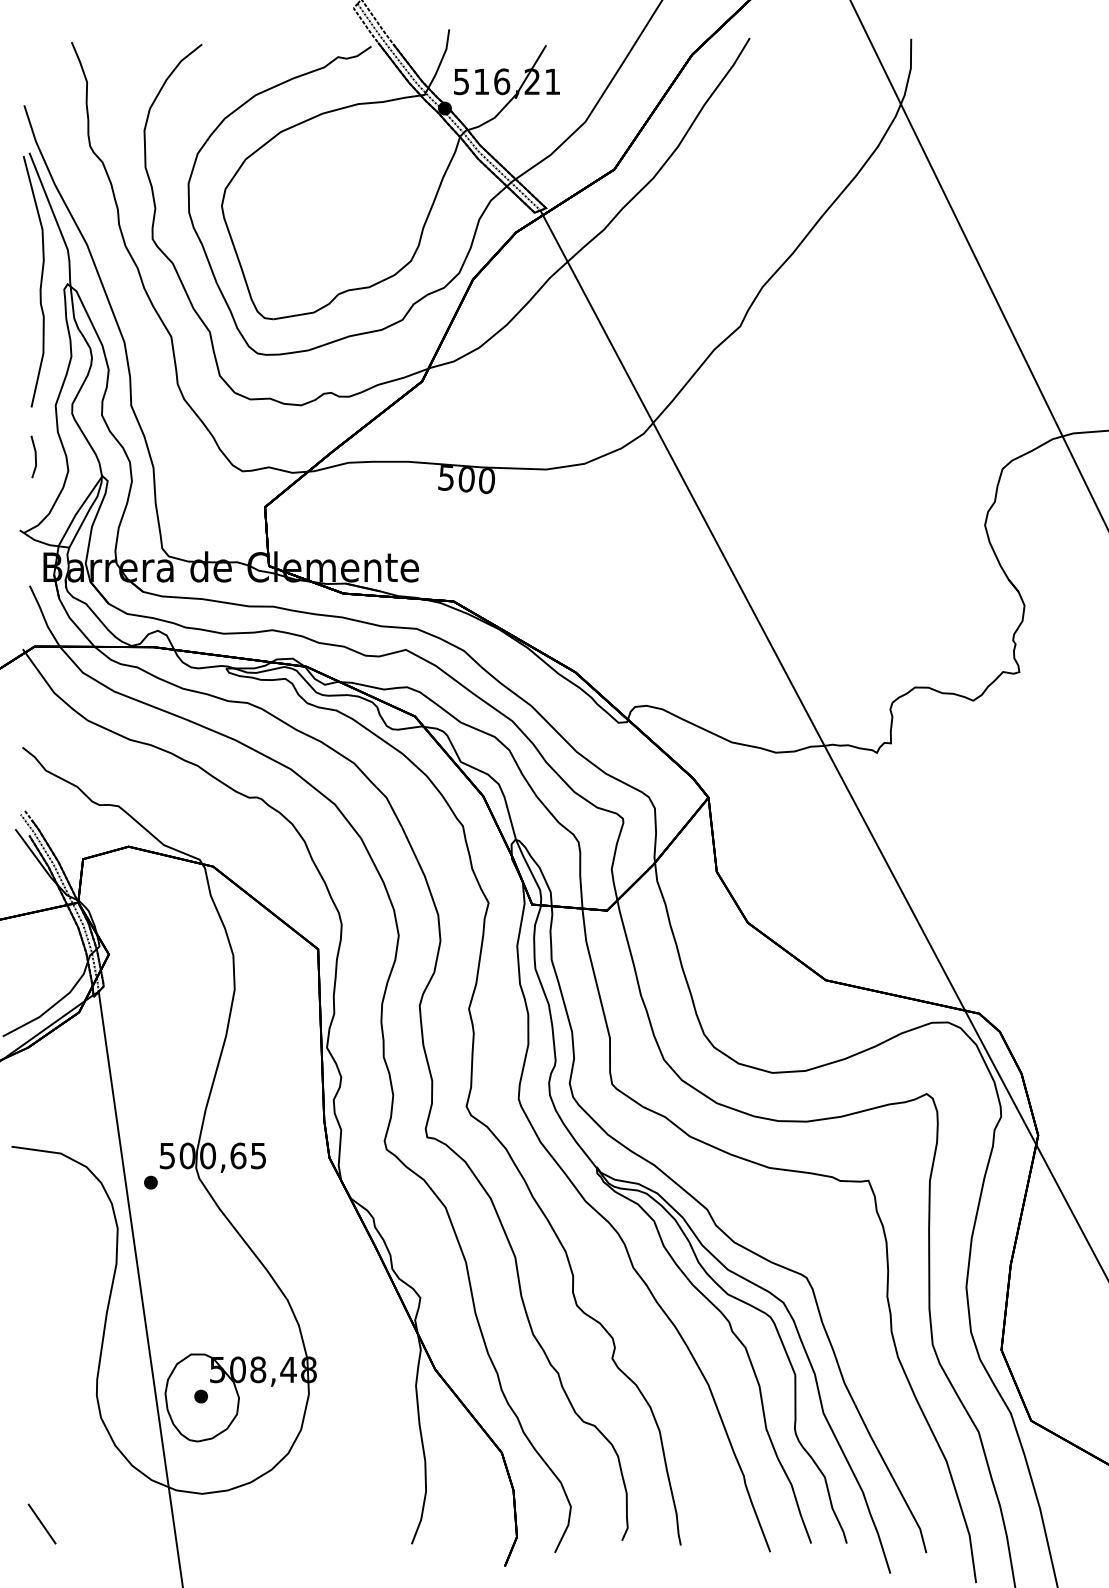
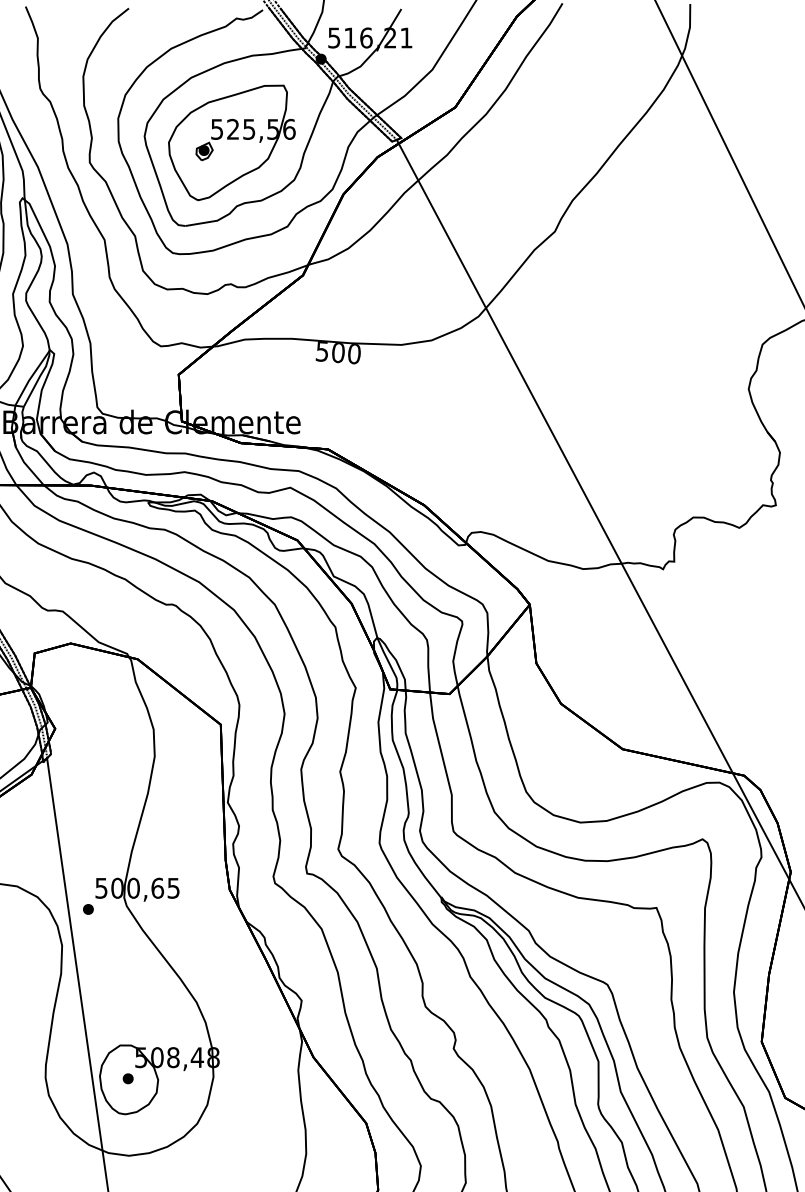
part: (331, 214) -> (231, 143), added

